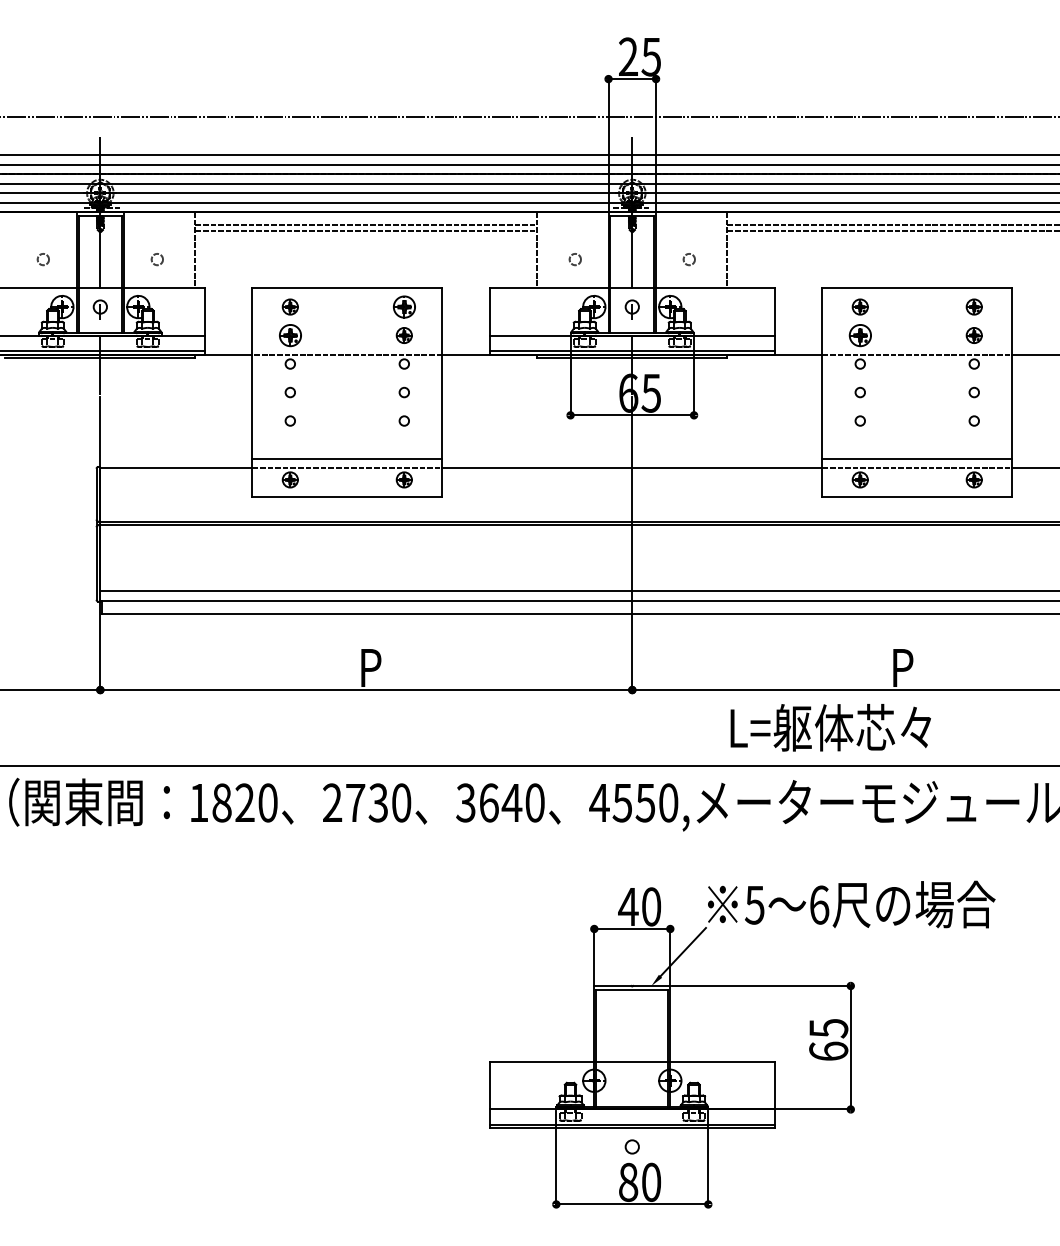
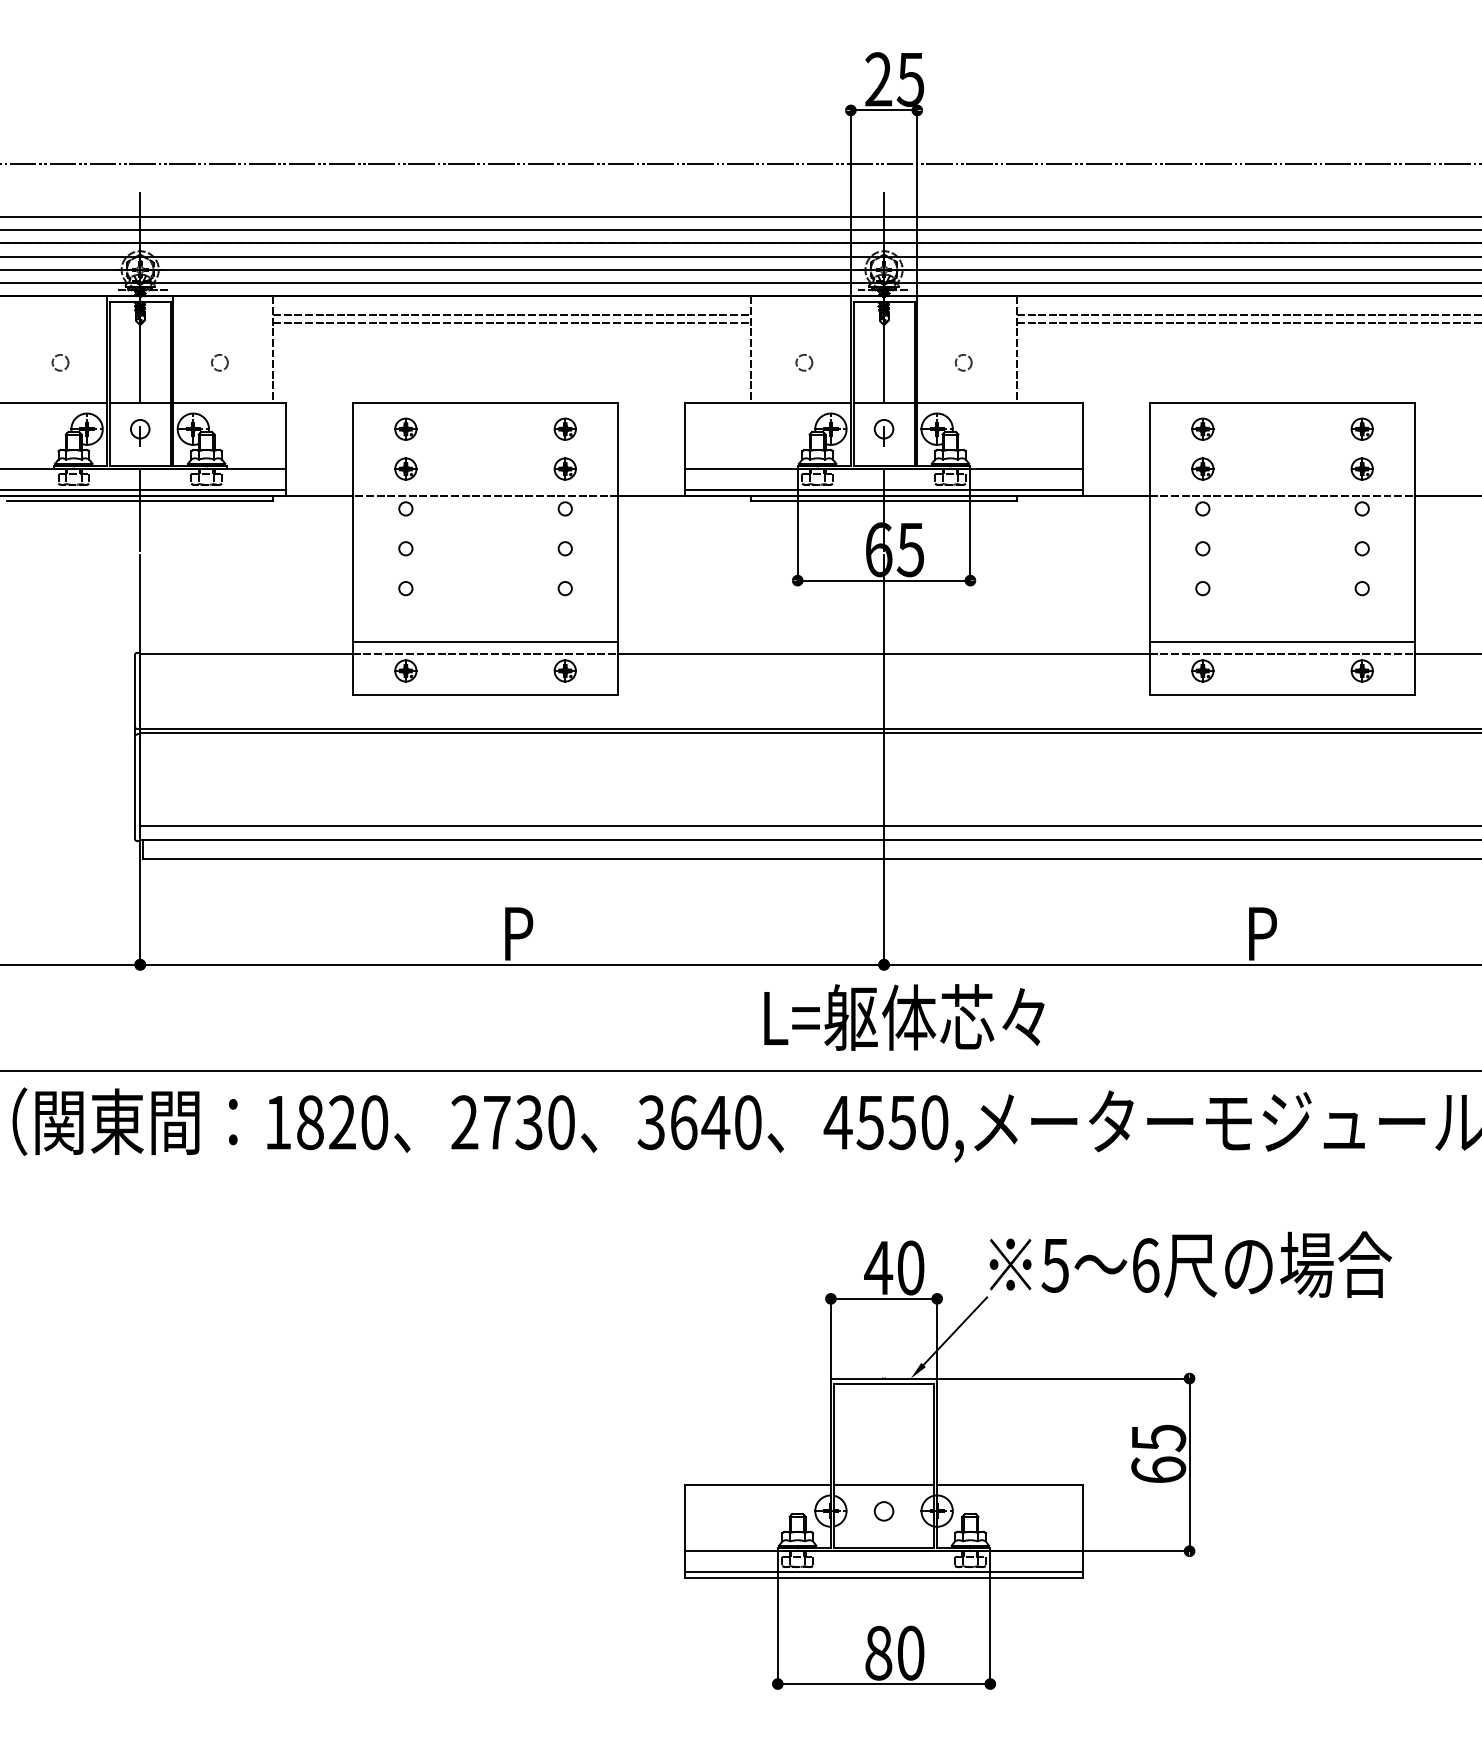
part: (403, 306) -> (564, 428), size x0.71
part: (289, 335) -> (404, 468), size x0.71
part: (859, 335) -> (1201, 468), size x0.71
text: (830, 727) -> (903, 1017), moved
circle: (631, 1146) -> (882, 1510), moved

